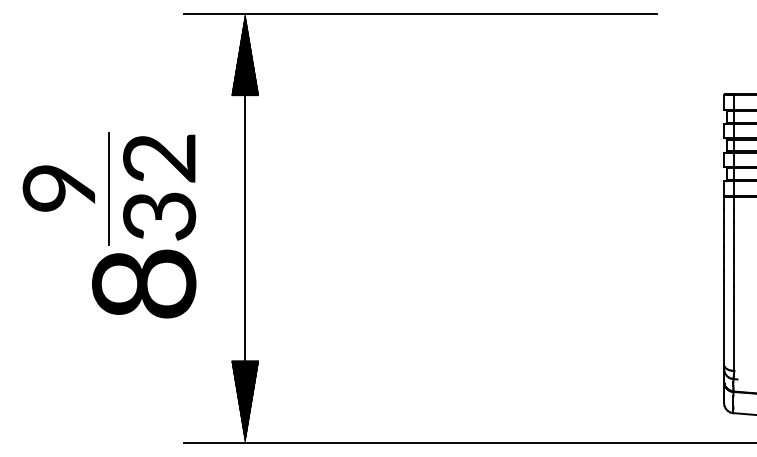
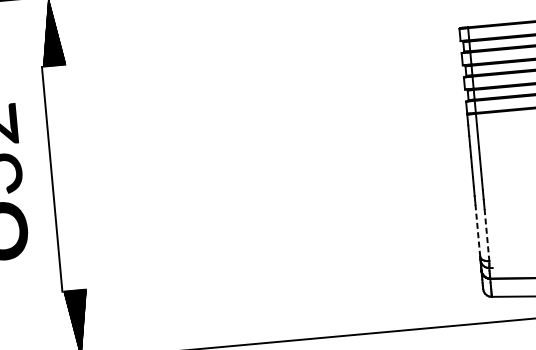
line: (245, 228) -> (52, 179), moved
line: (724, 334) -> (478, 231), solid -> dashed
line: (734, 340) -> (487, 235), solid -> dashed

